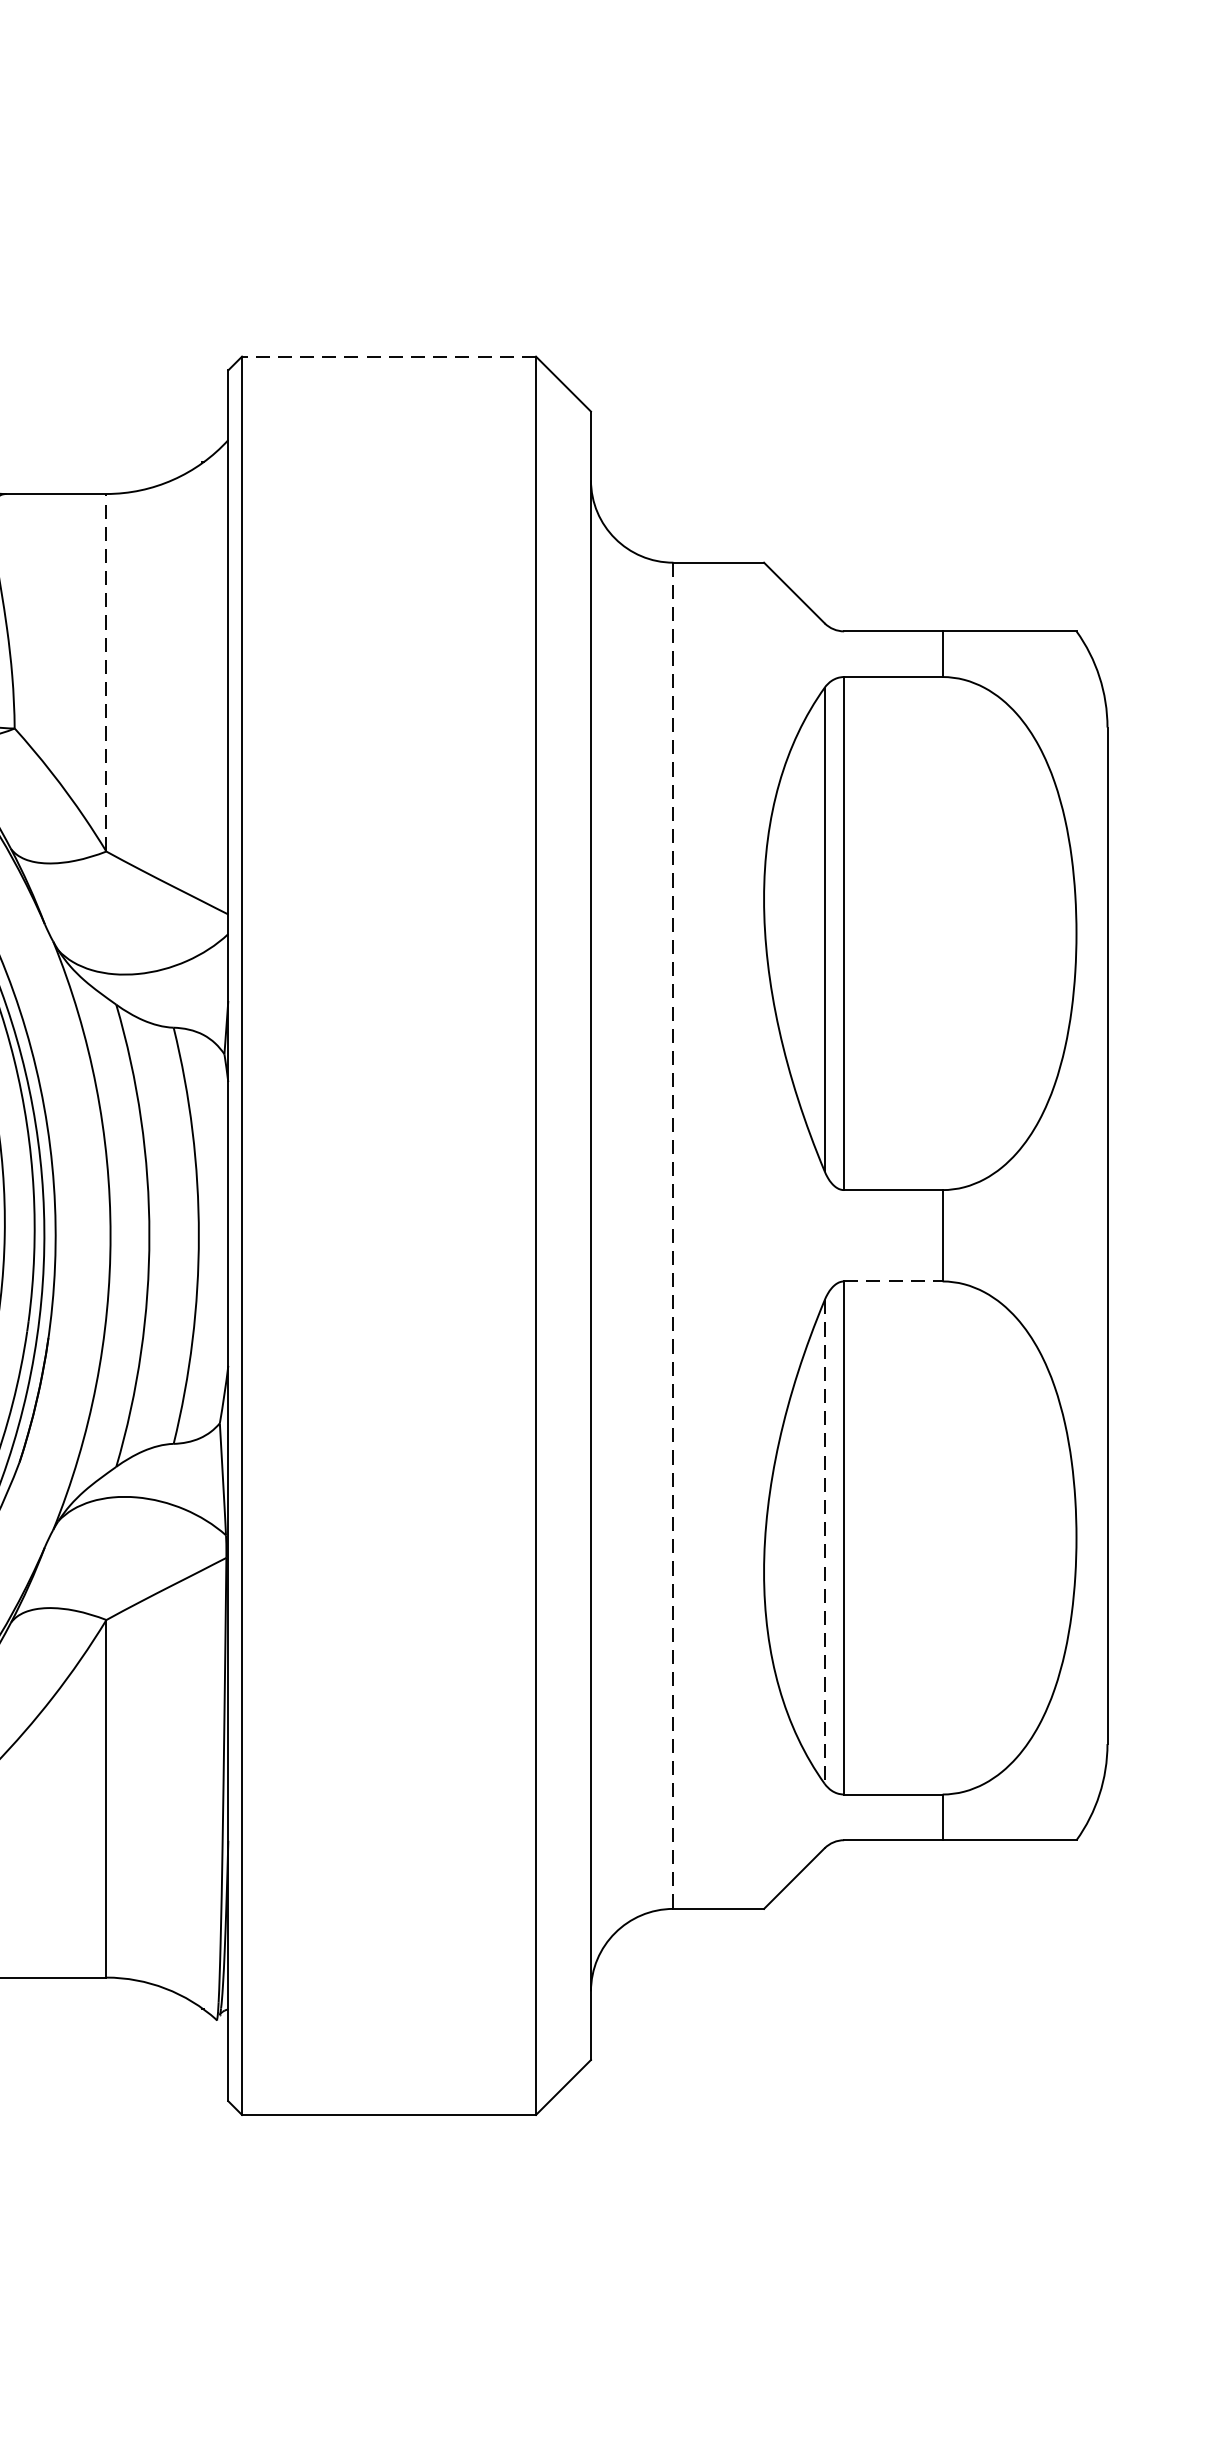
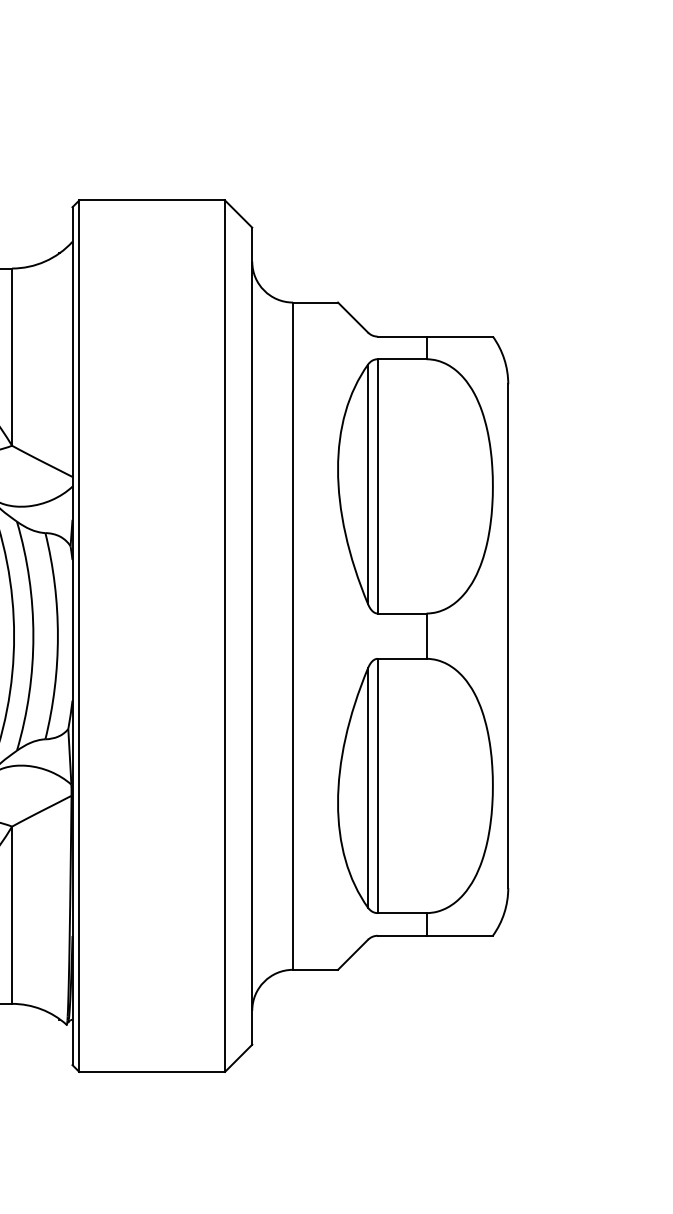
line: (389, 356) -> (152, 200), dashed -> solid
line: (107, 673) -> (12, 357), dashed -> solid
line: (674, 1236) -> (293, 636), dashed -> solid
line: (894, 1280) -> (402, 658), dashed -> solid
line: (825, 1541) -> (368, 787), dashed -> solid

